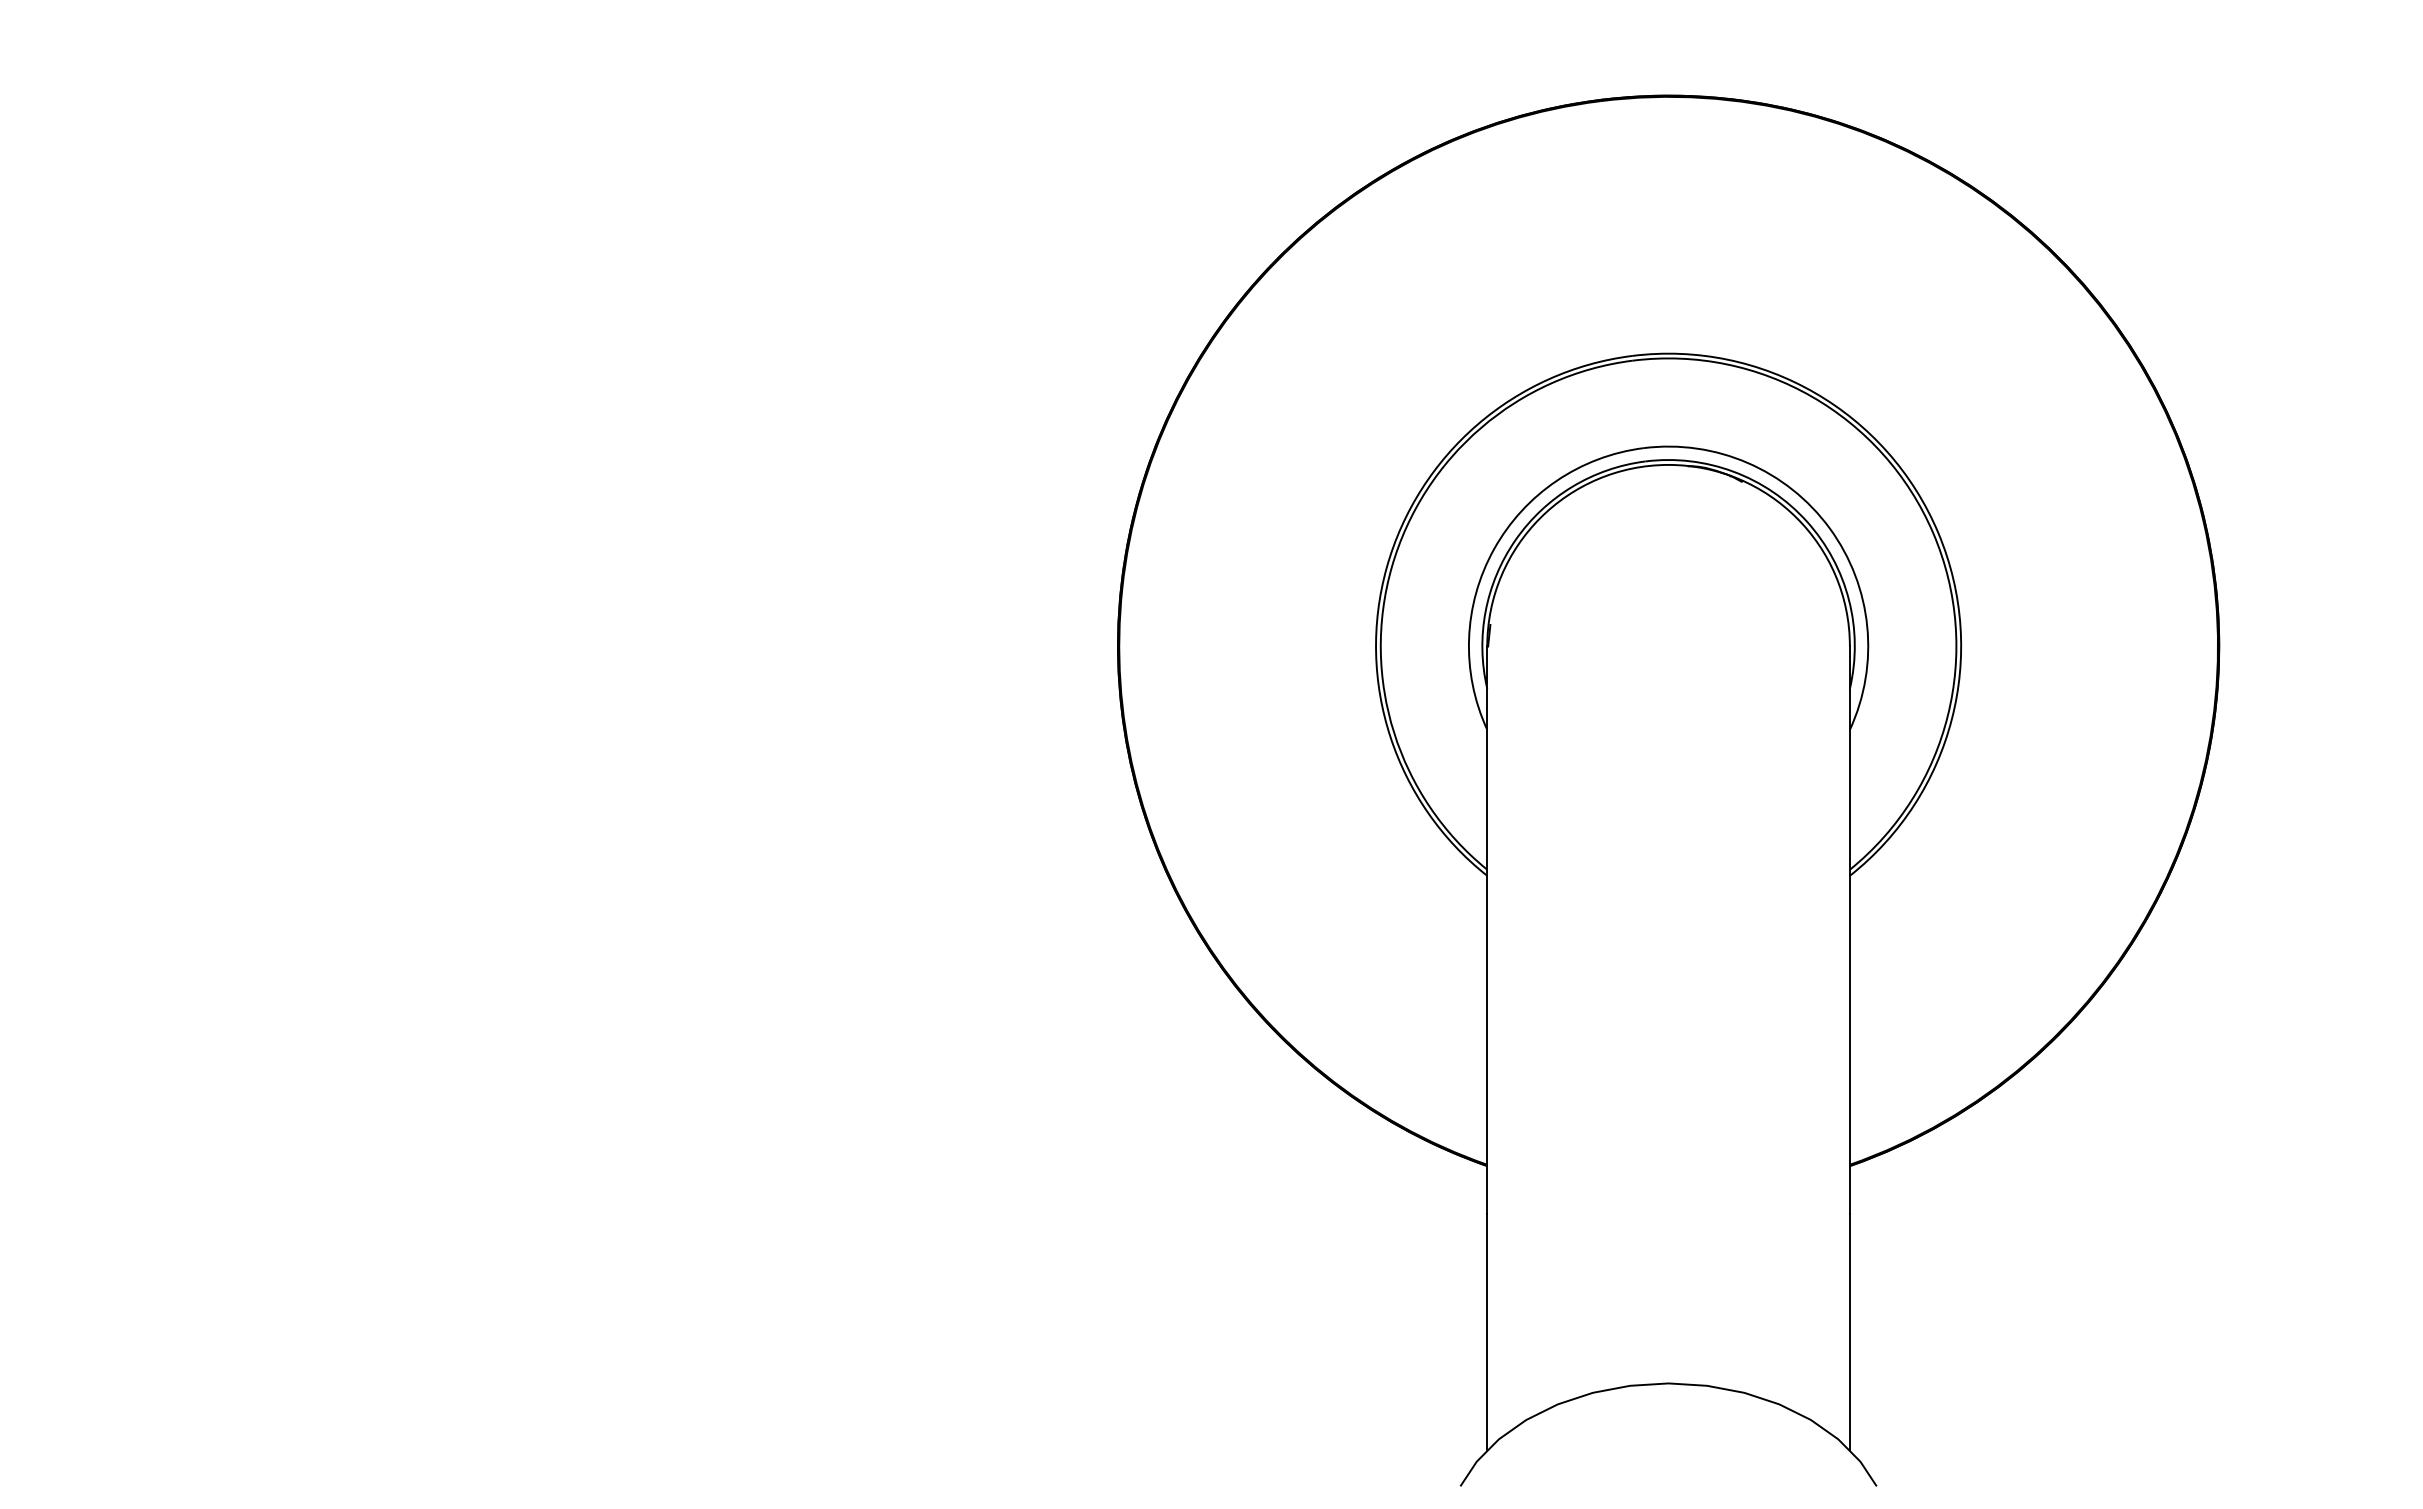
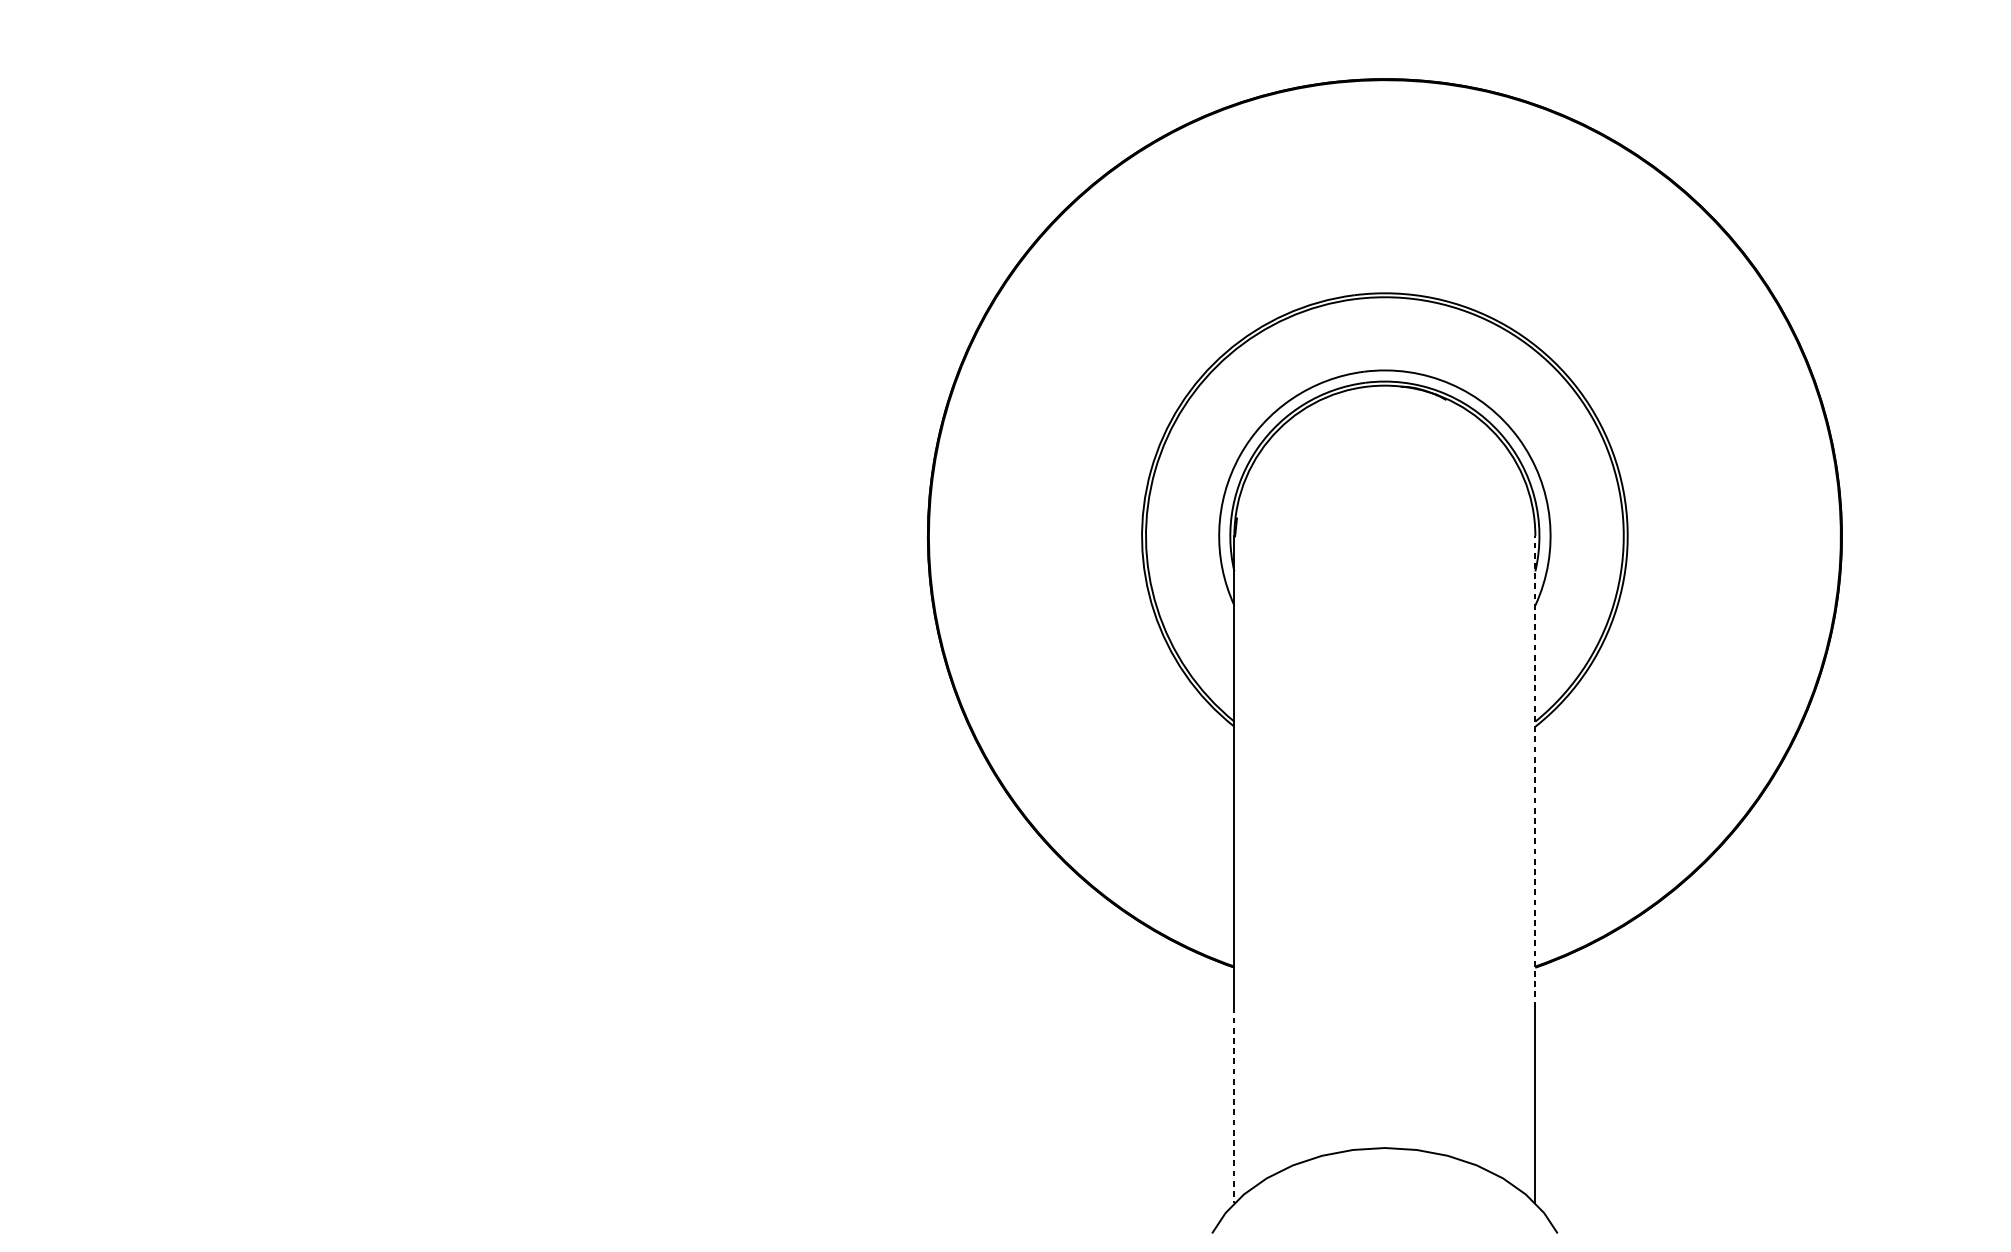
line: (1849, 930) -> (1535, 772), solid -> dashed
line: (1487, 1332) -> (1234, 1105), solid -> dashed

